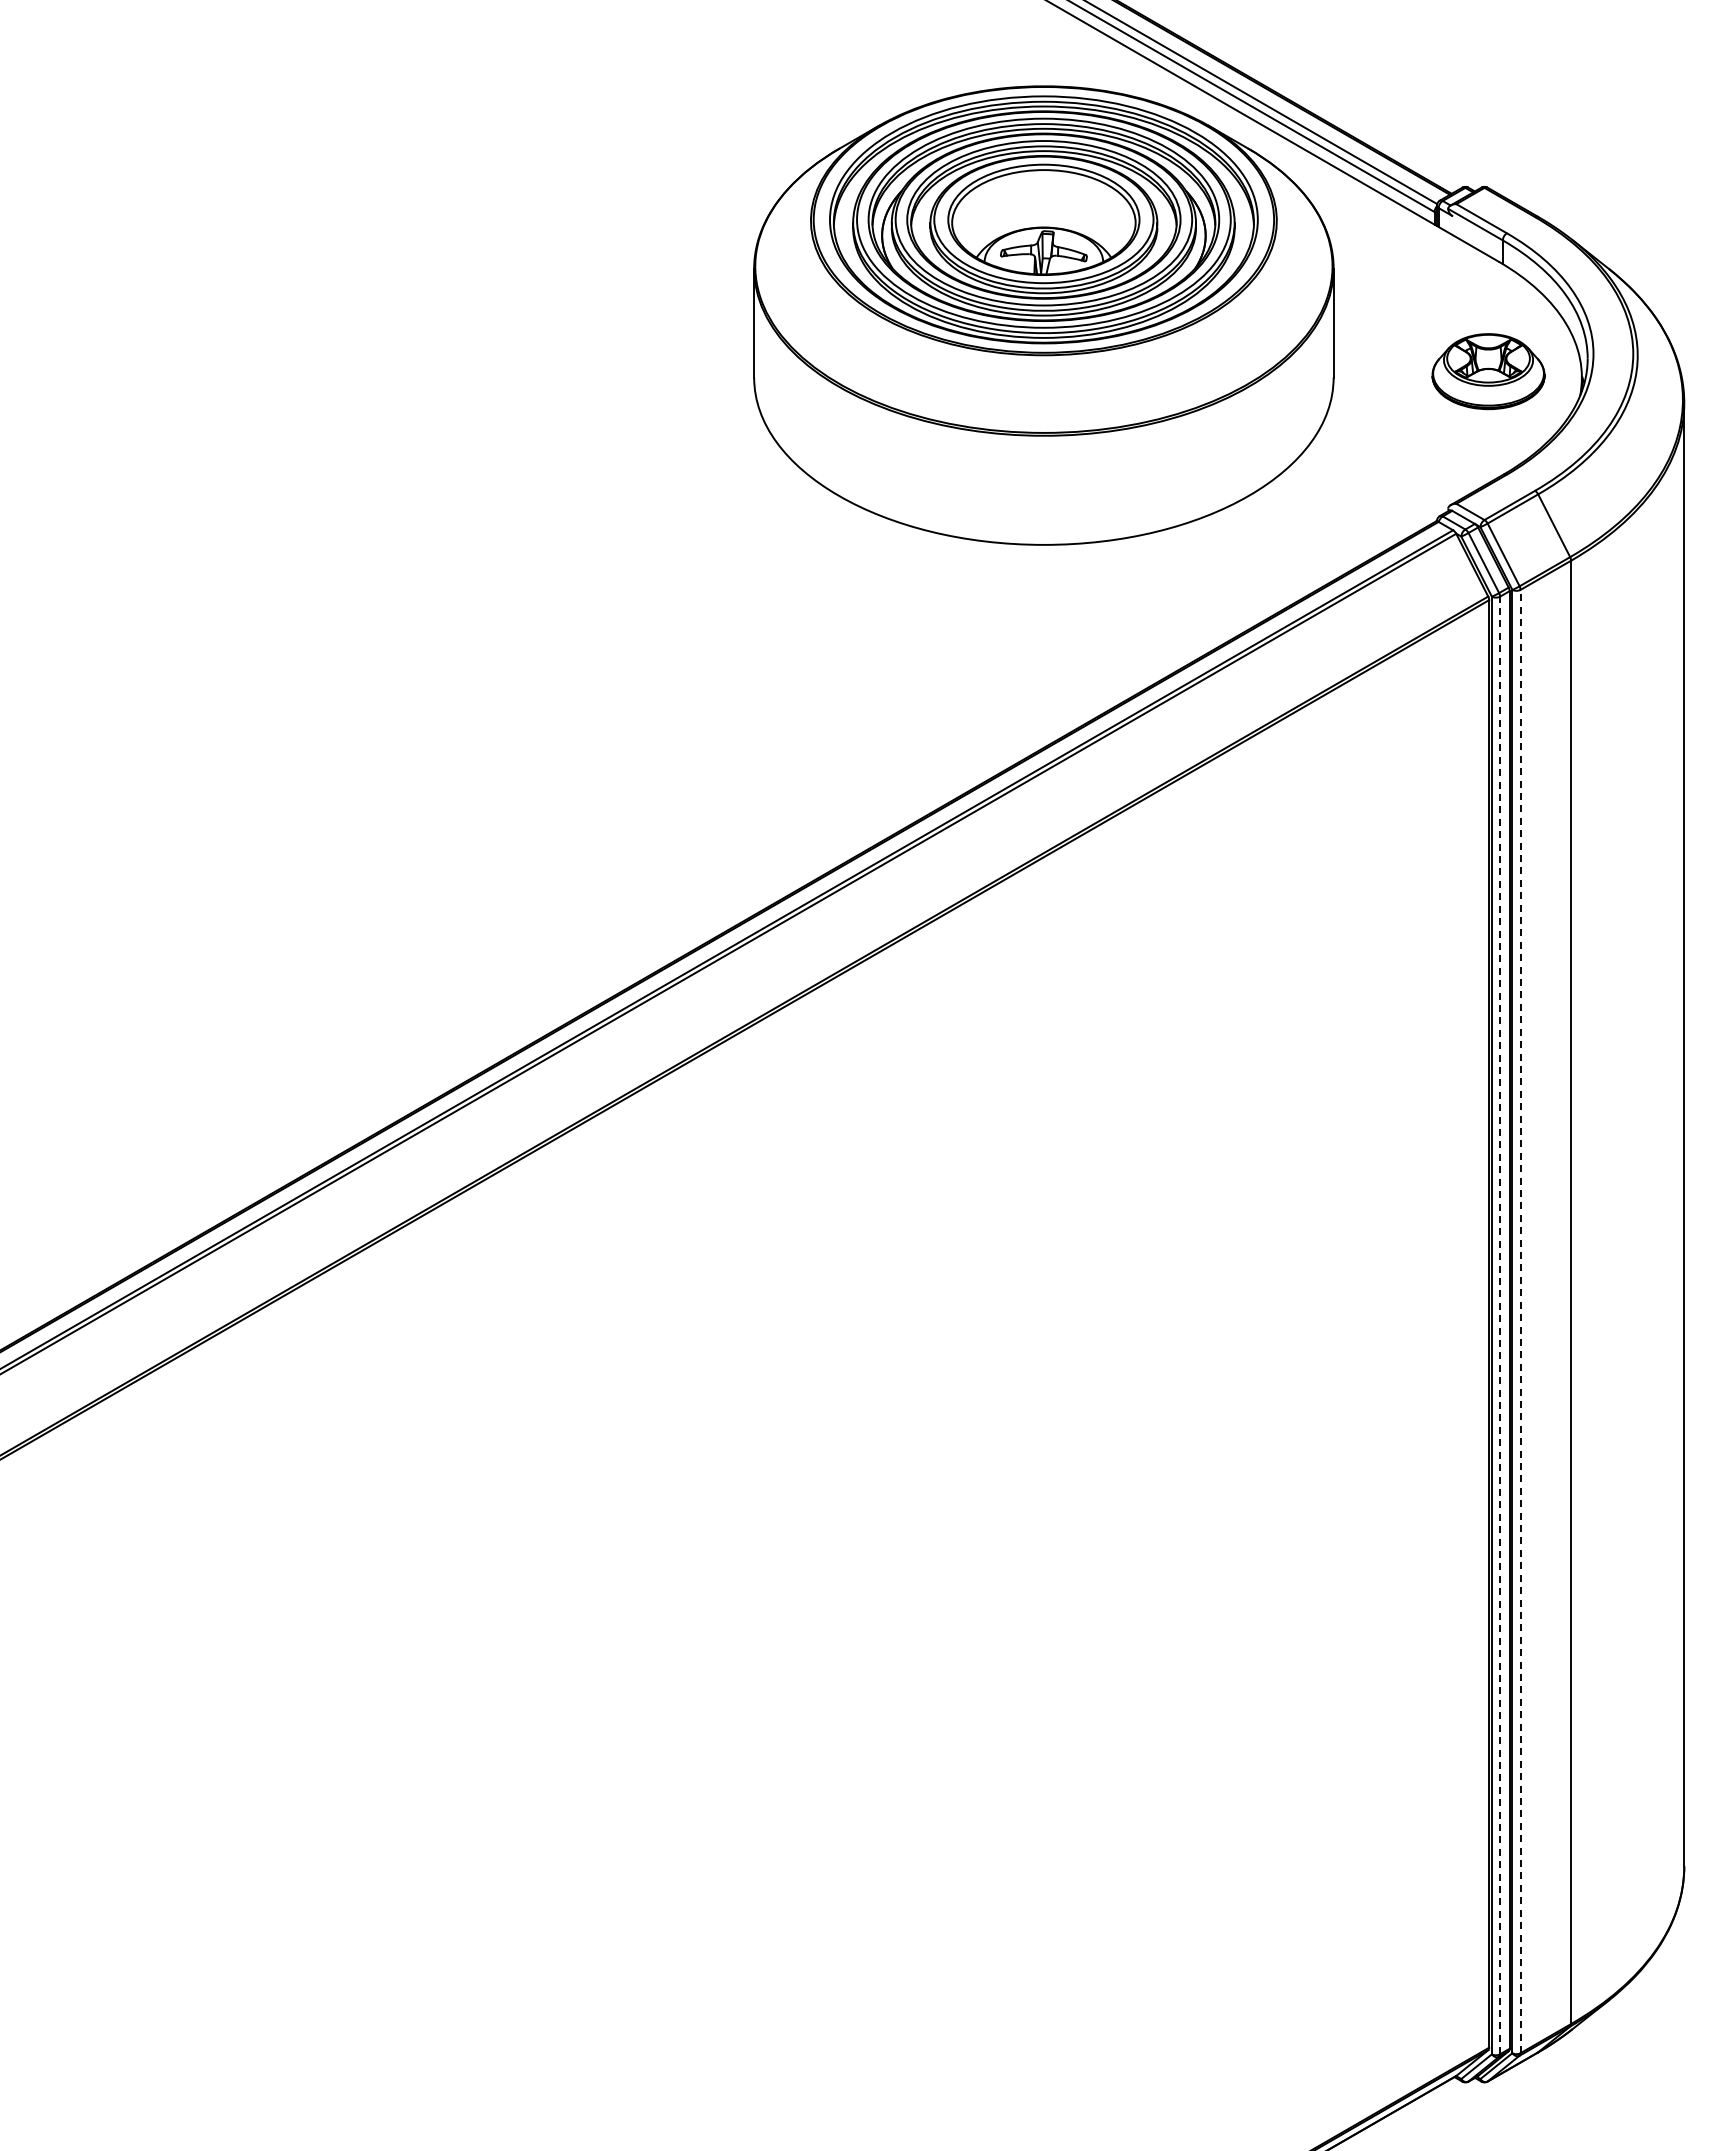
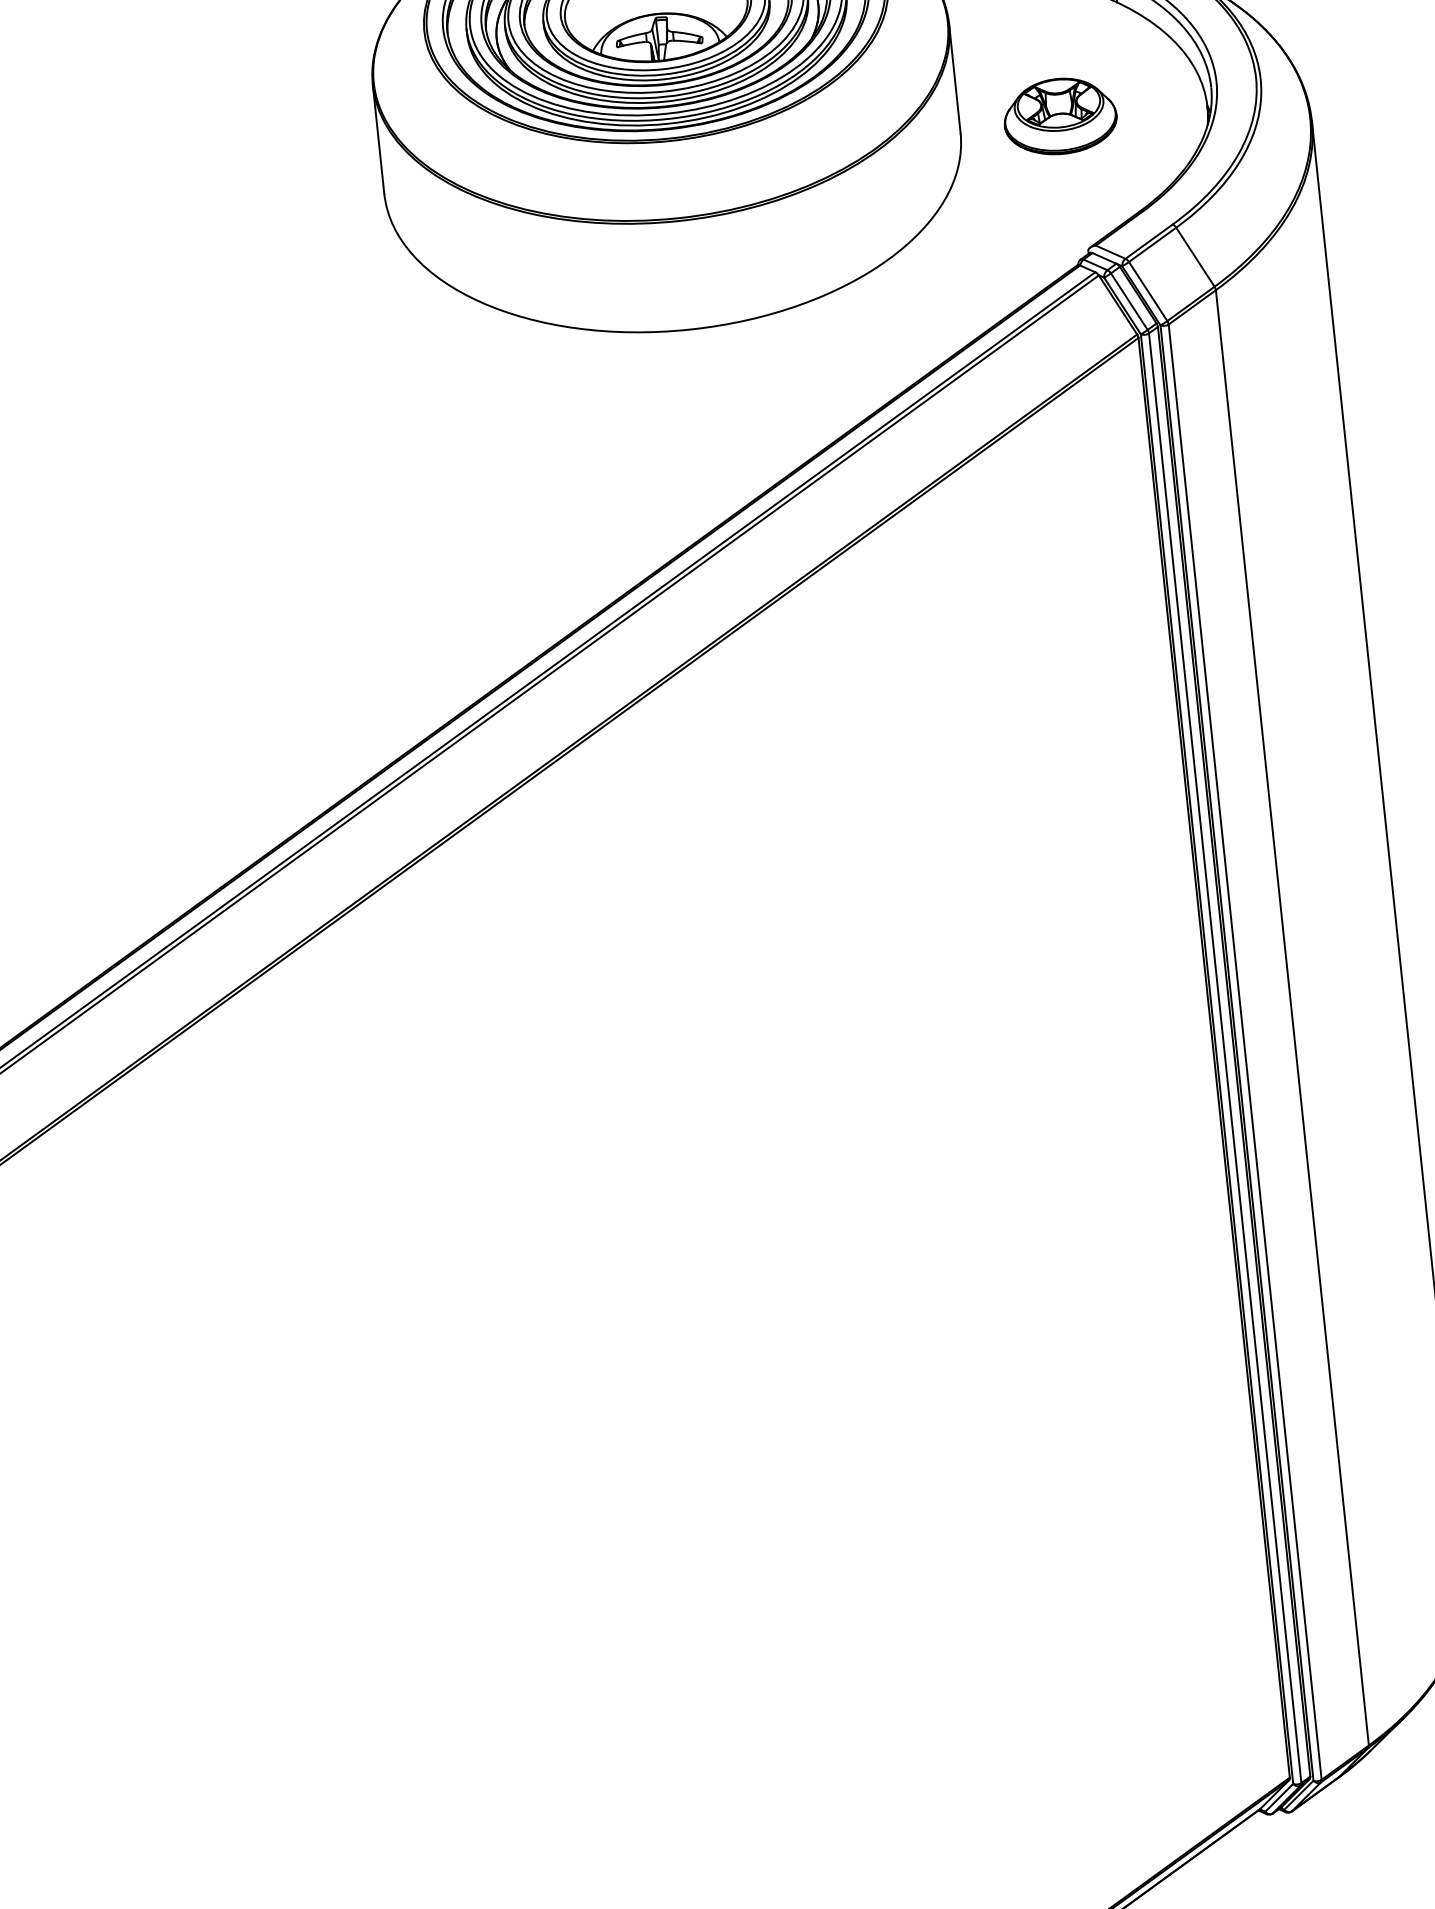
part: (1488, 371) -> (1060, 116), moved
line: (1520, 1321) -> (1245, 1052), dashed -> solid
line: (1500, 1325) -> (1225, 1058), dashed -> solid

